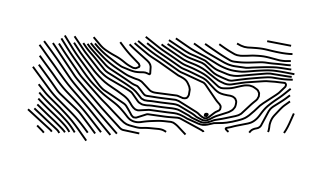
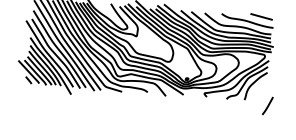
line: (288, 123) -> (267, 106), moved

